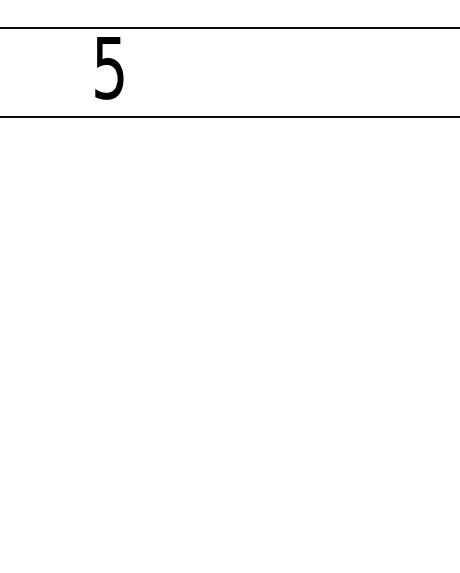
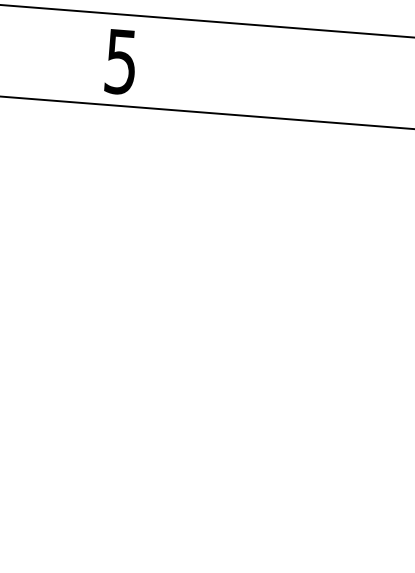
text: (109, 68) -> (121, 62), moved

